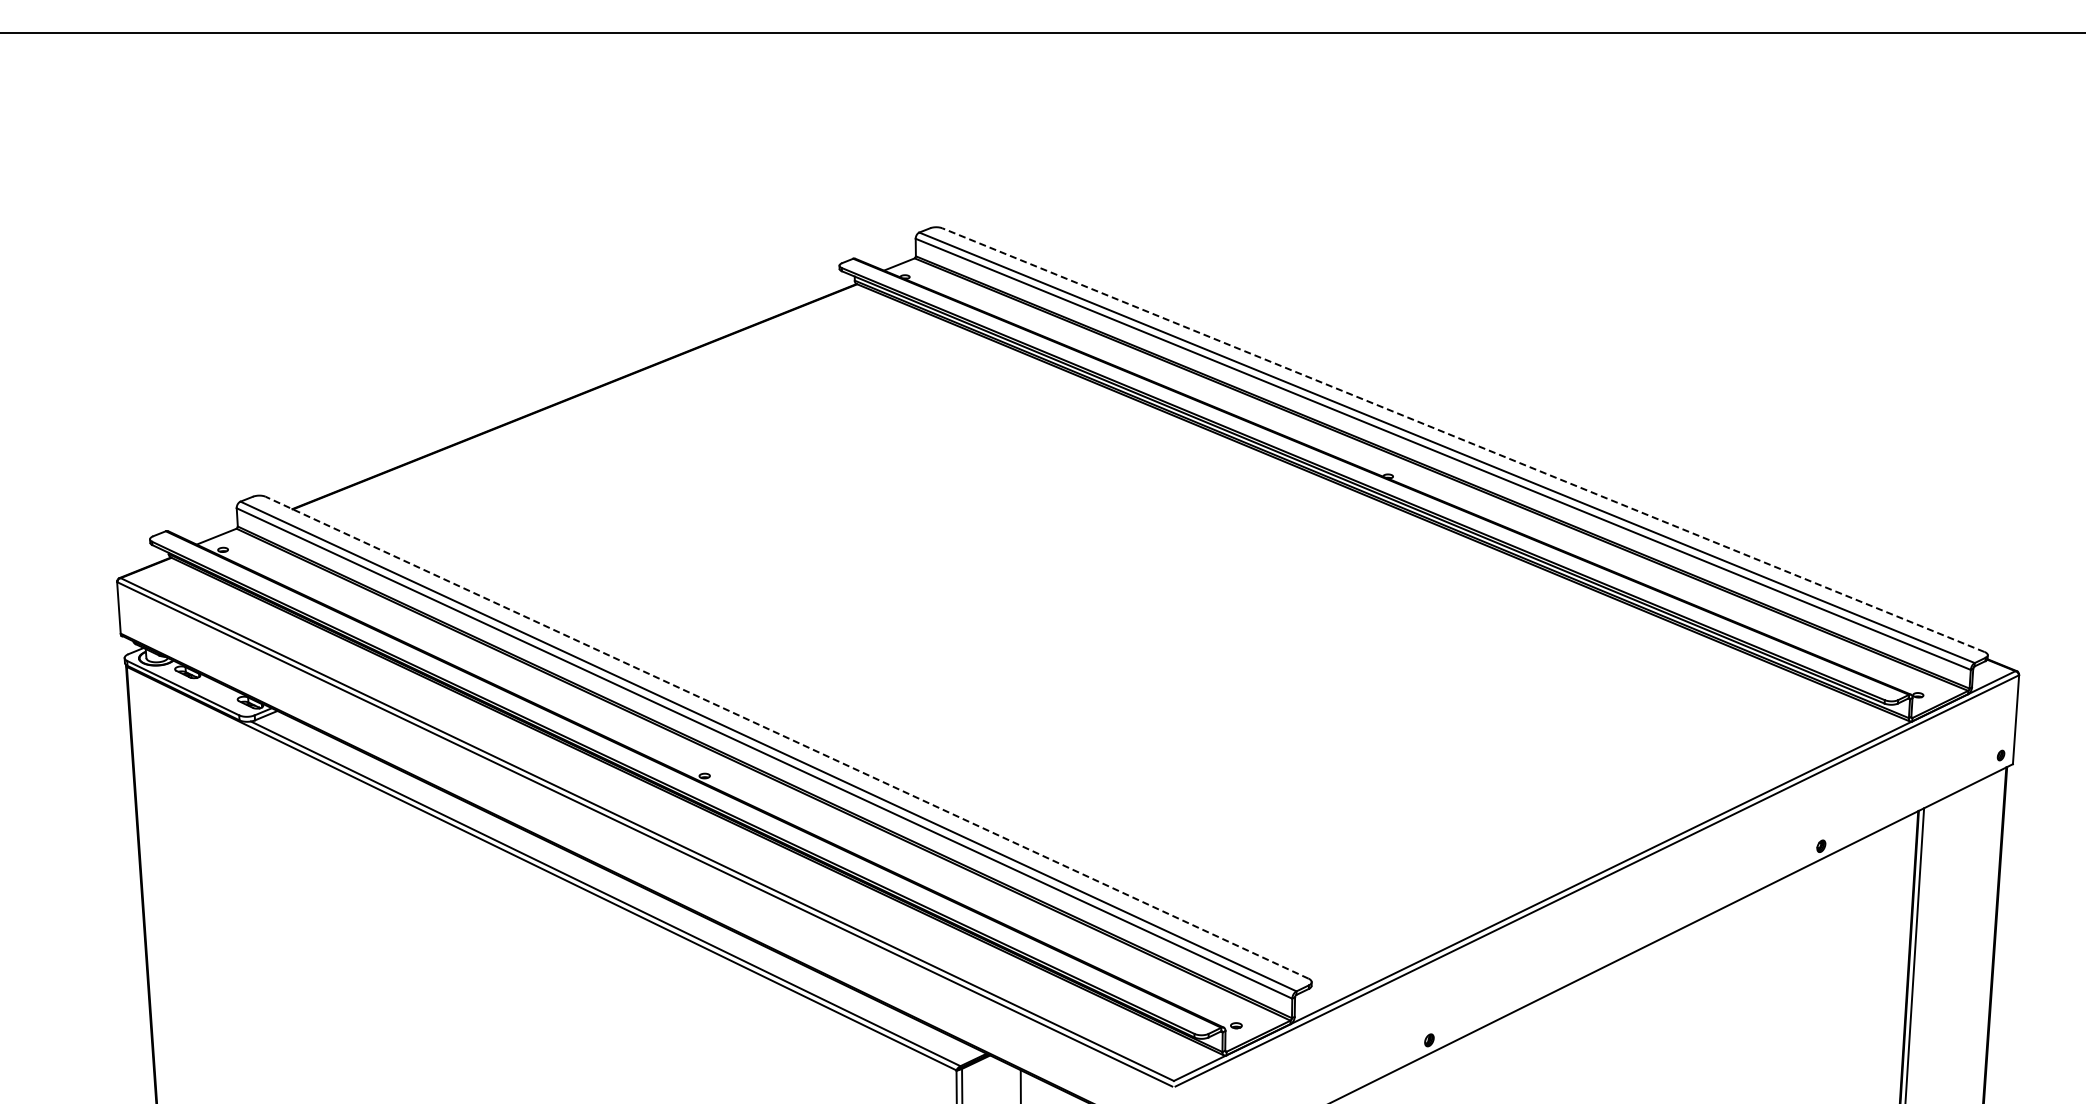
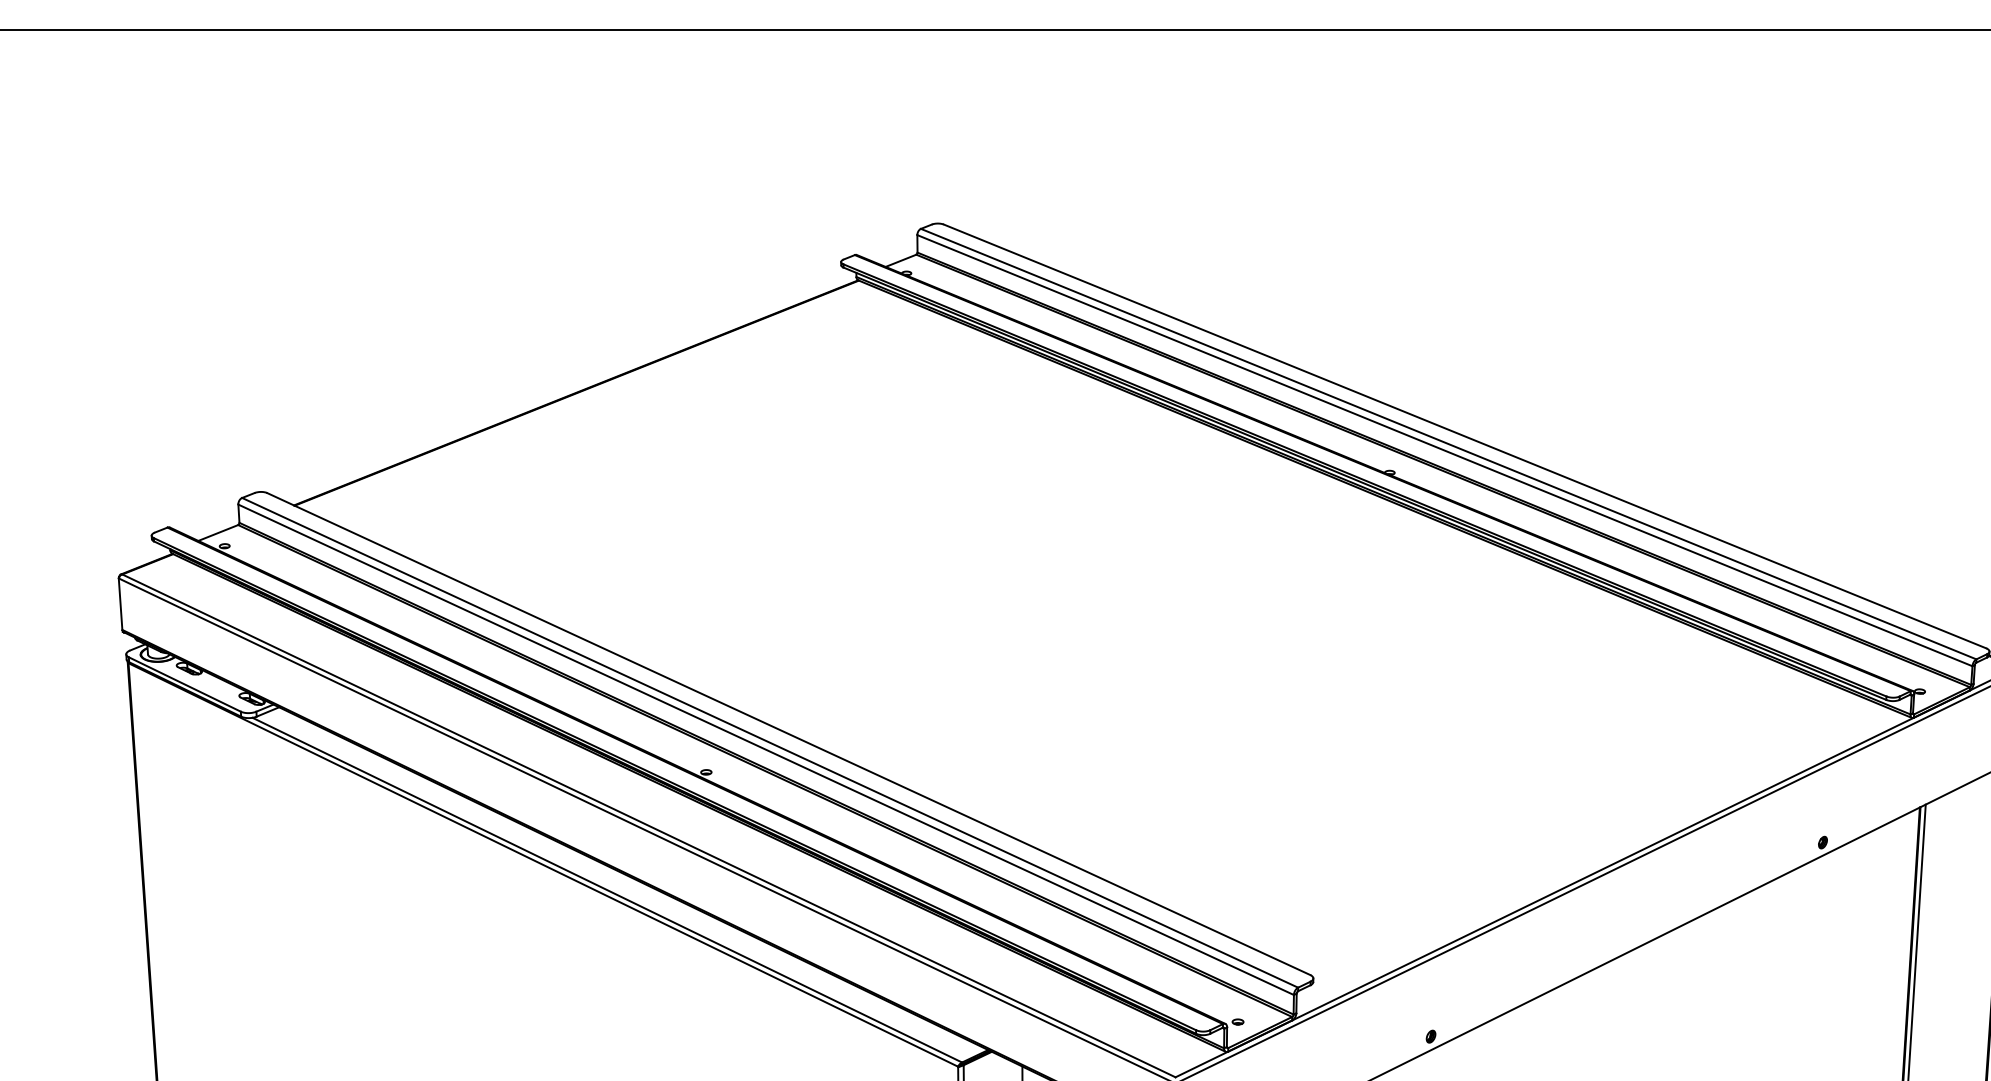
line: (1463, 440) -> (1465, 436), dashed -> solid
line: (786, 737) -> (788, 733), dashed -> solid

